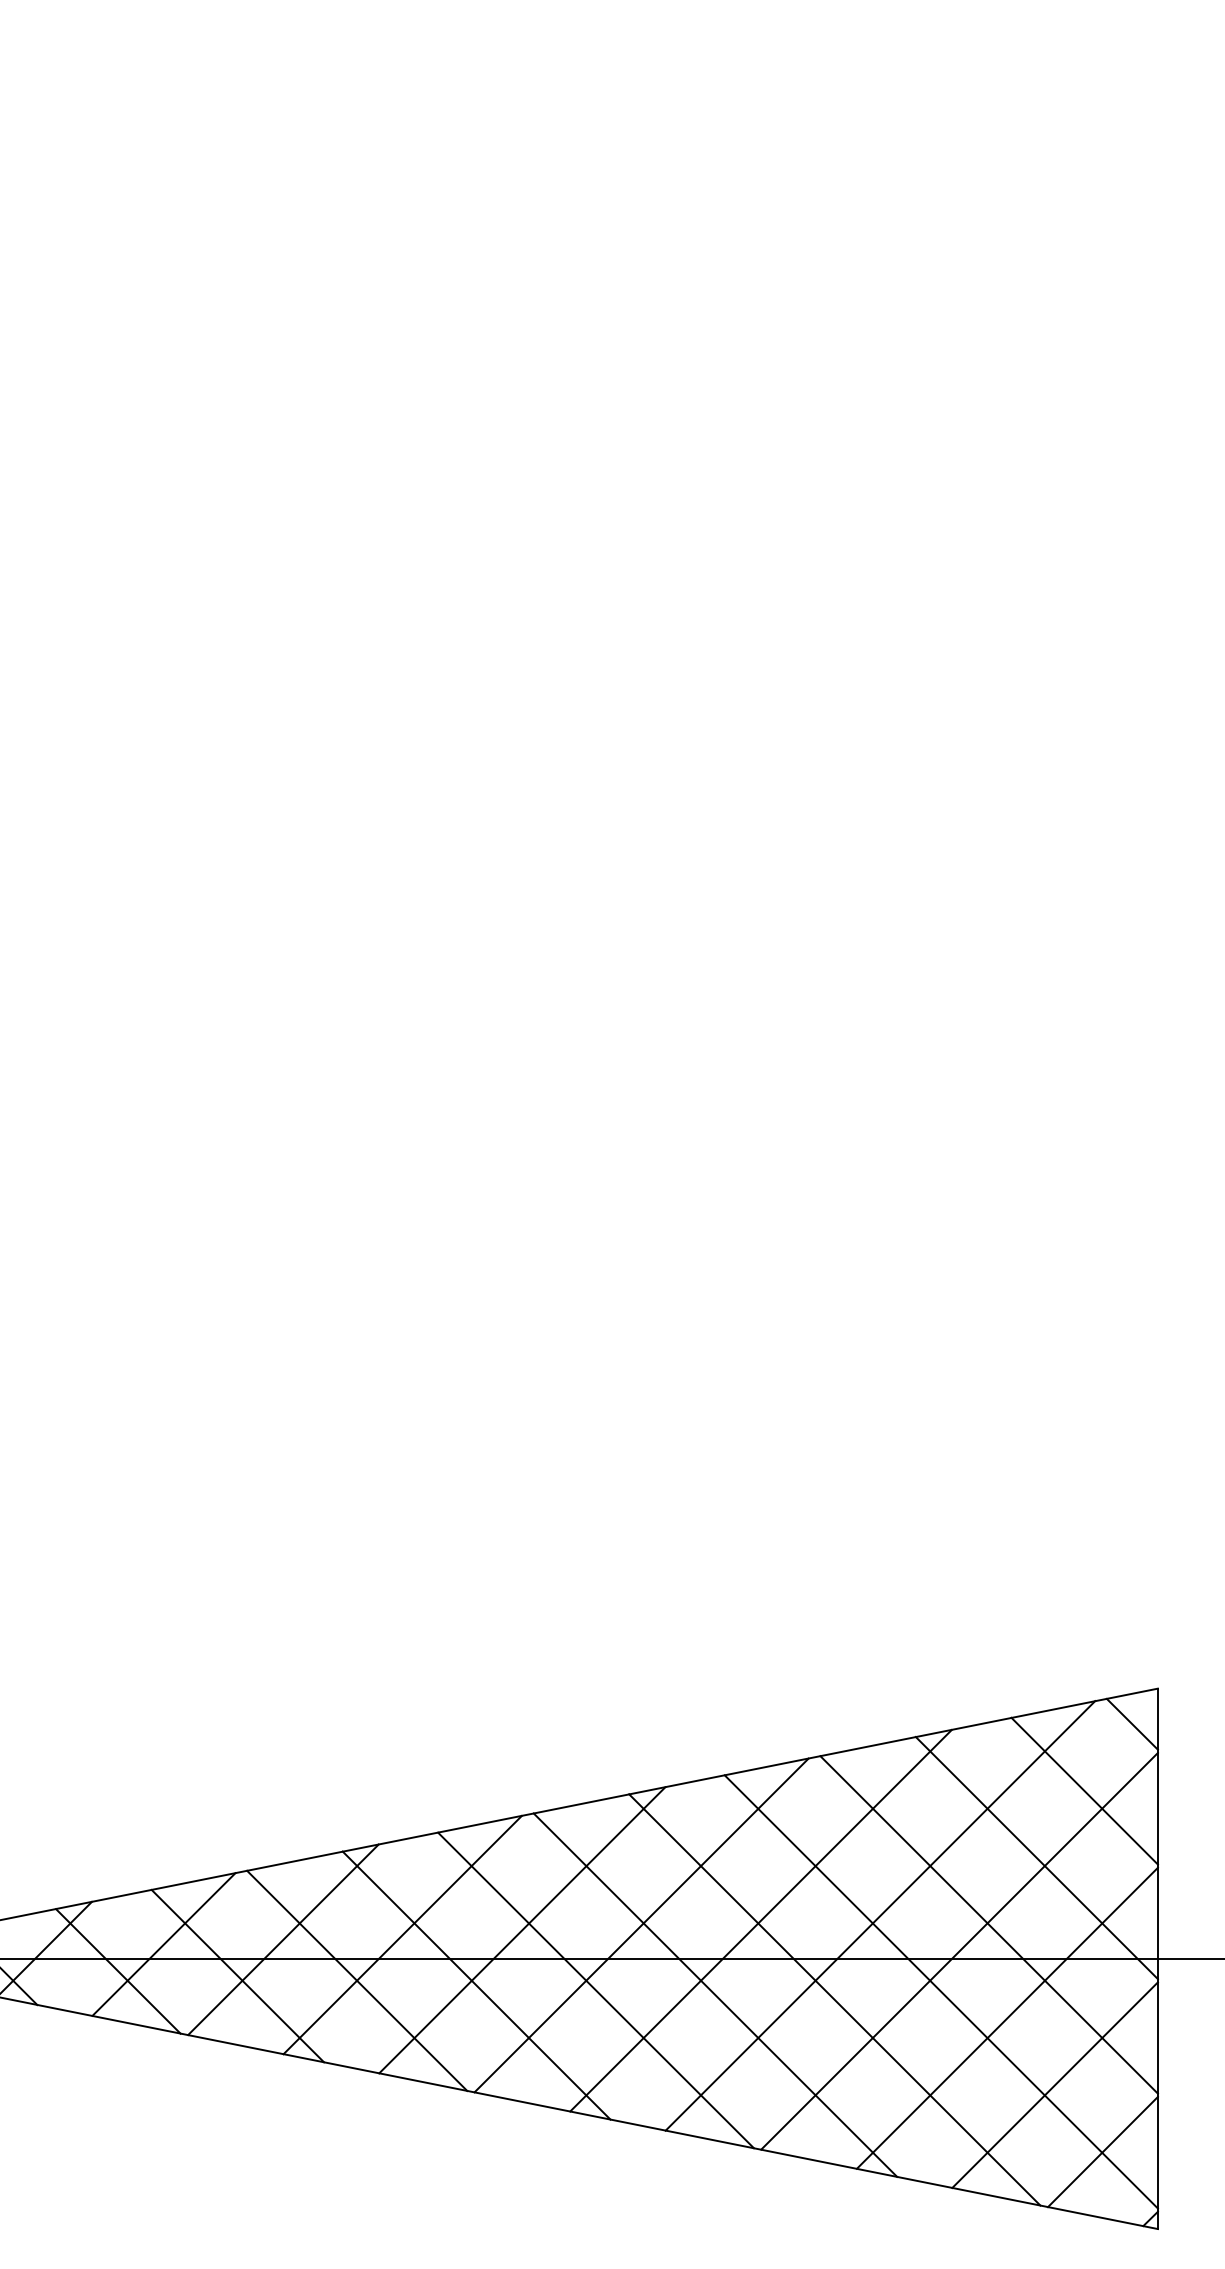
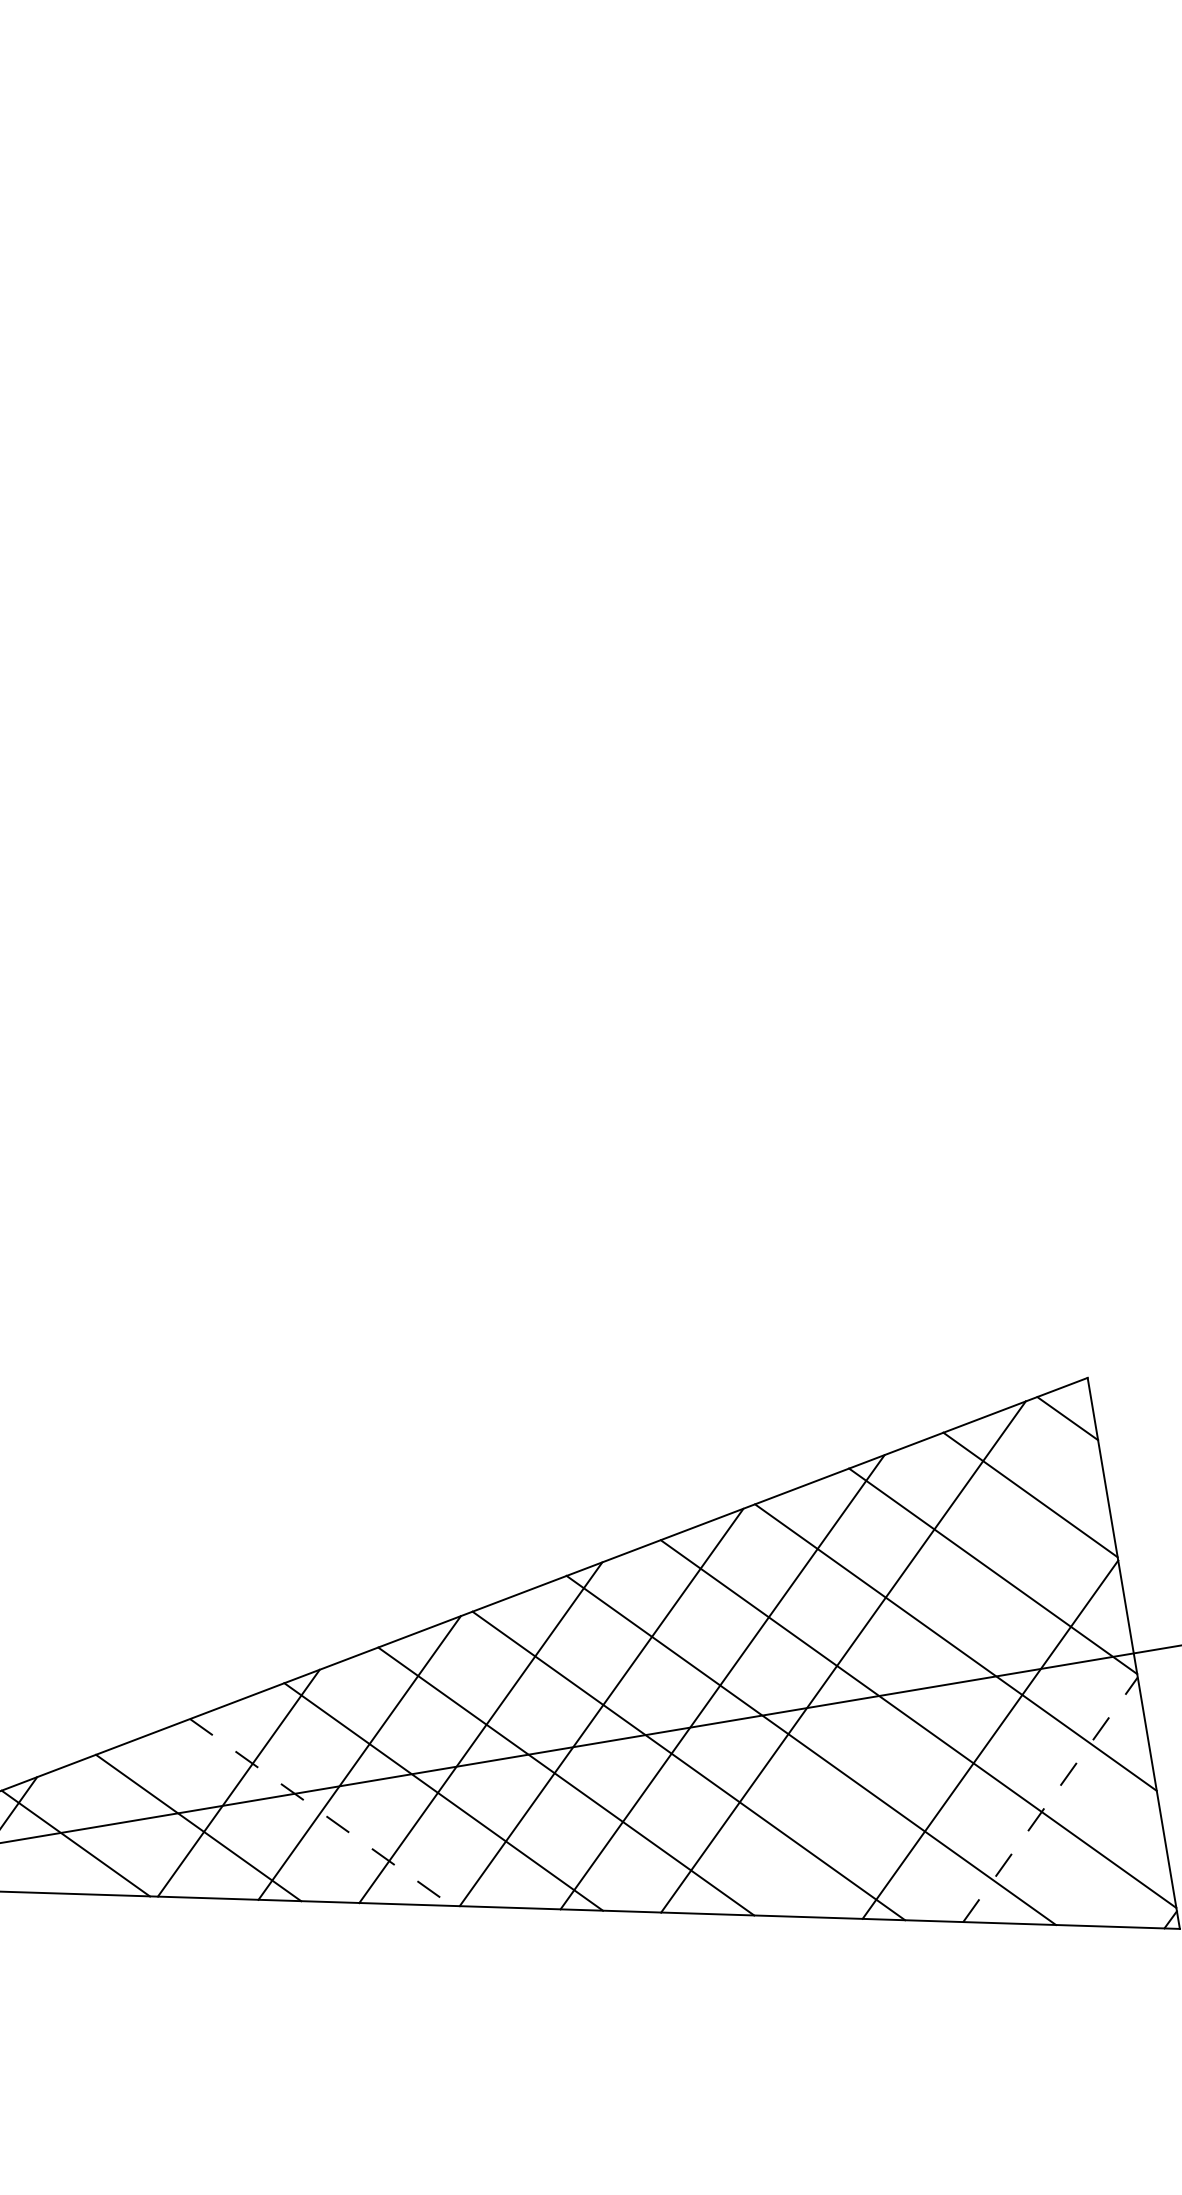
line: (163, 1944) -> (117, 1808), removed
line: (959, 1950) -> (930, 1678), removed
line: (357, 1980) -> (321, 1812), solid -> dashed
line: (1055, 2084) -> (1050, 1799), solid -> dashed
line: (1102, 2151) -> (1110, 1859), removed

